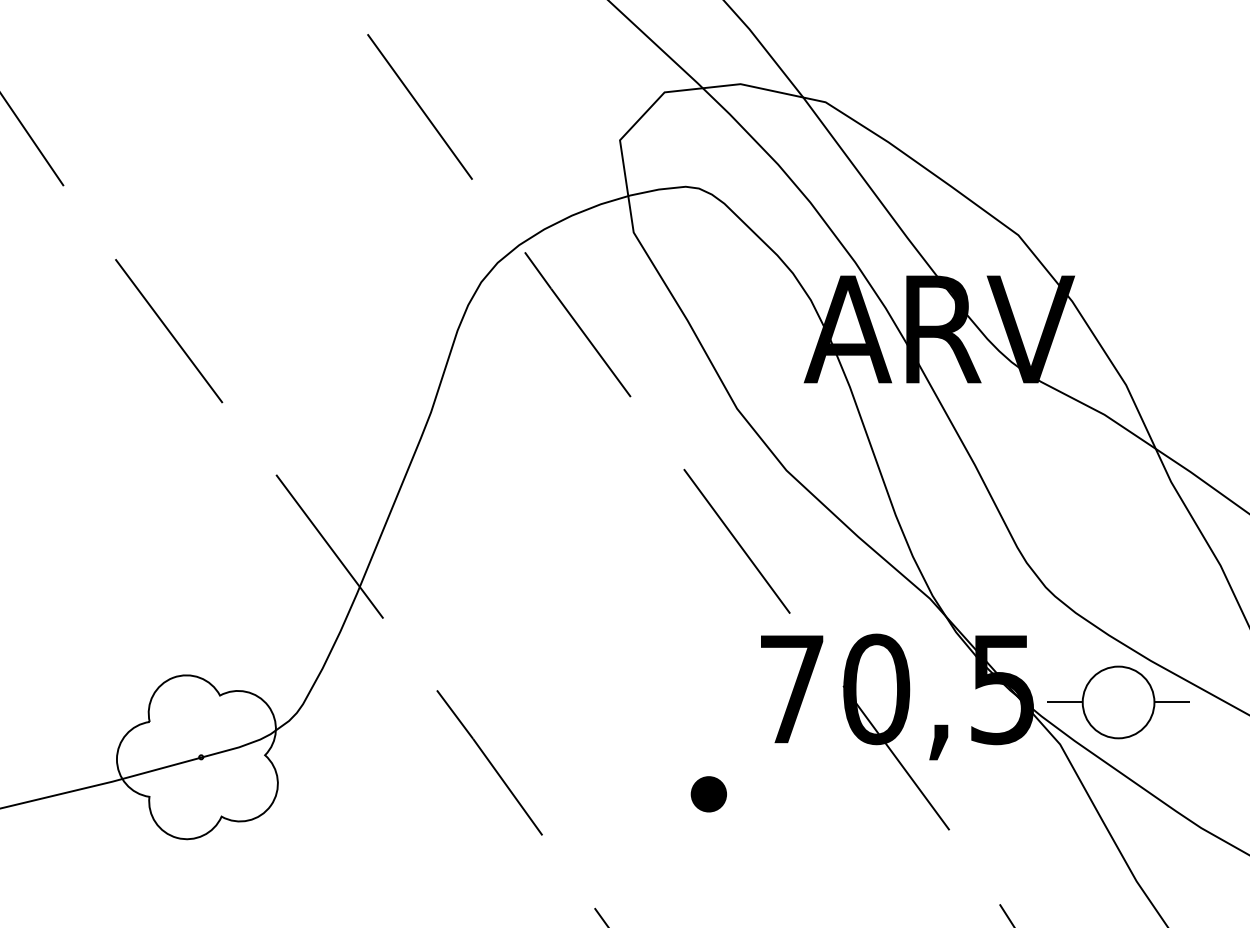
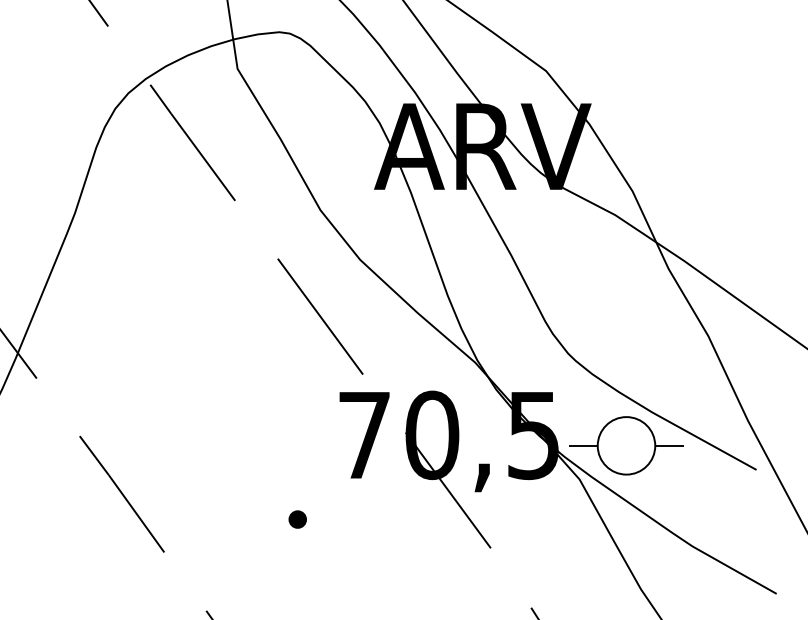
part: (708, 794) -> (297, 519), size x0.6

